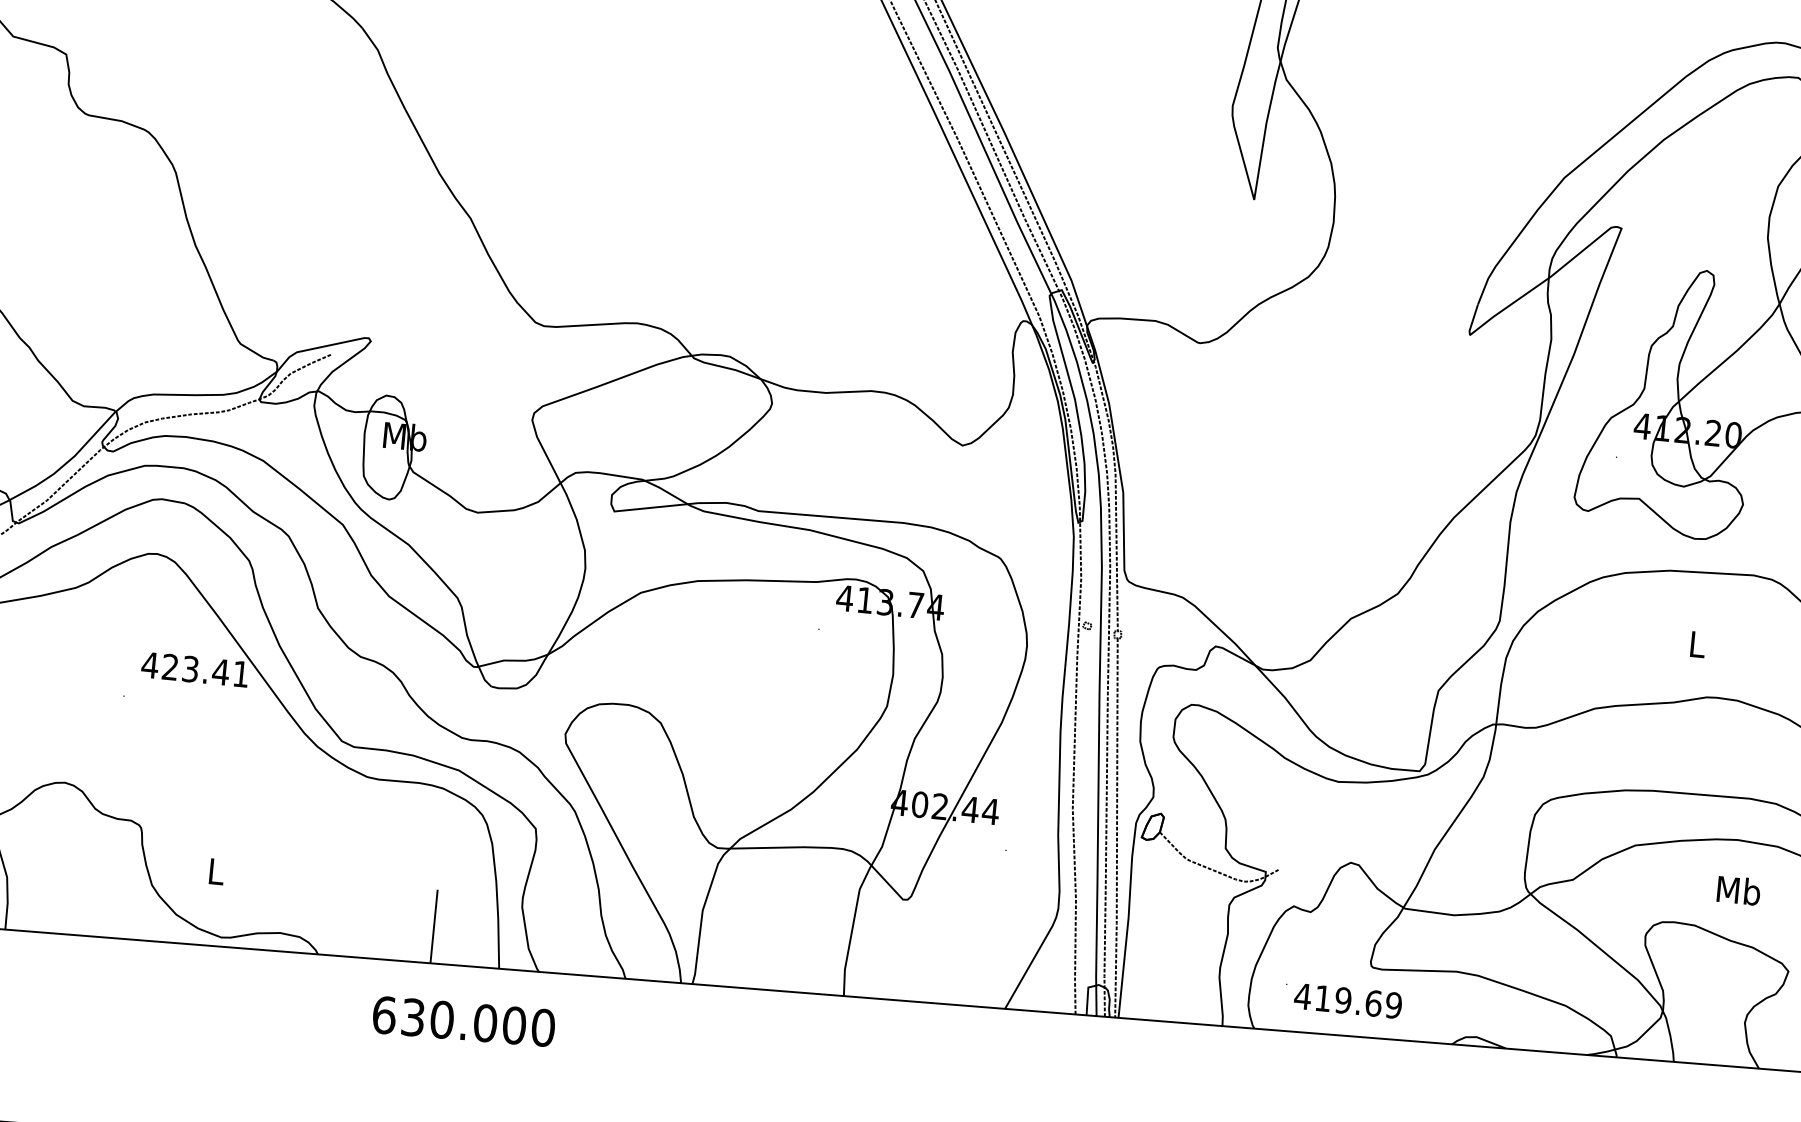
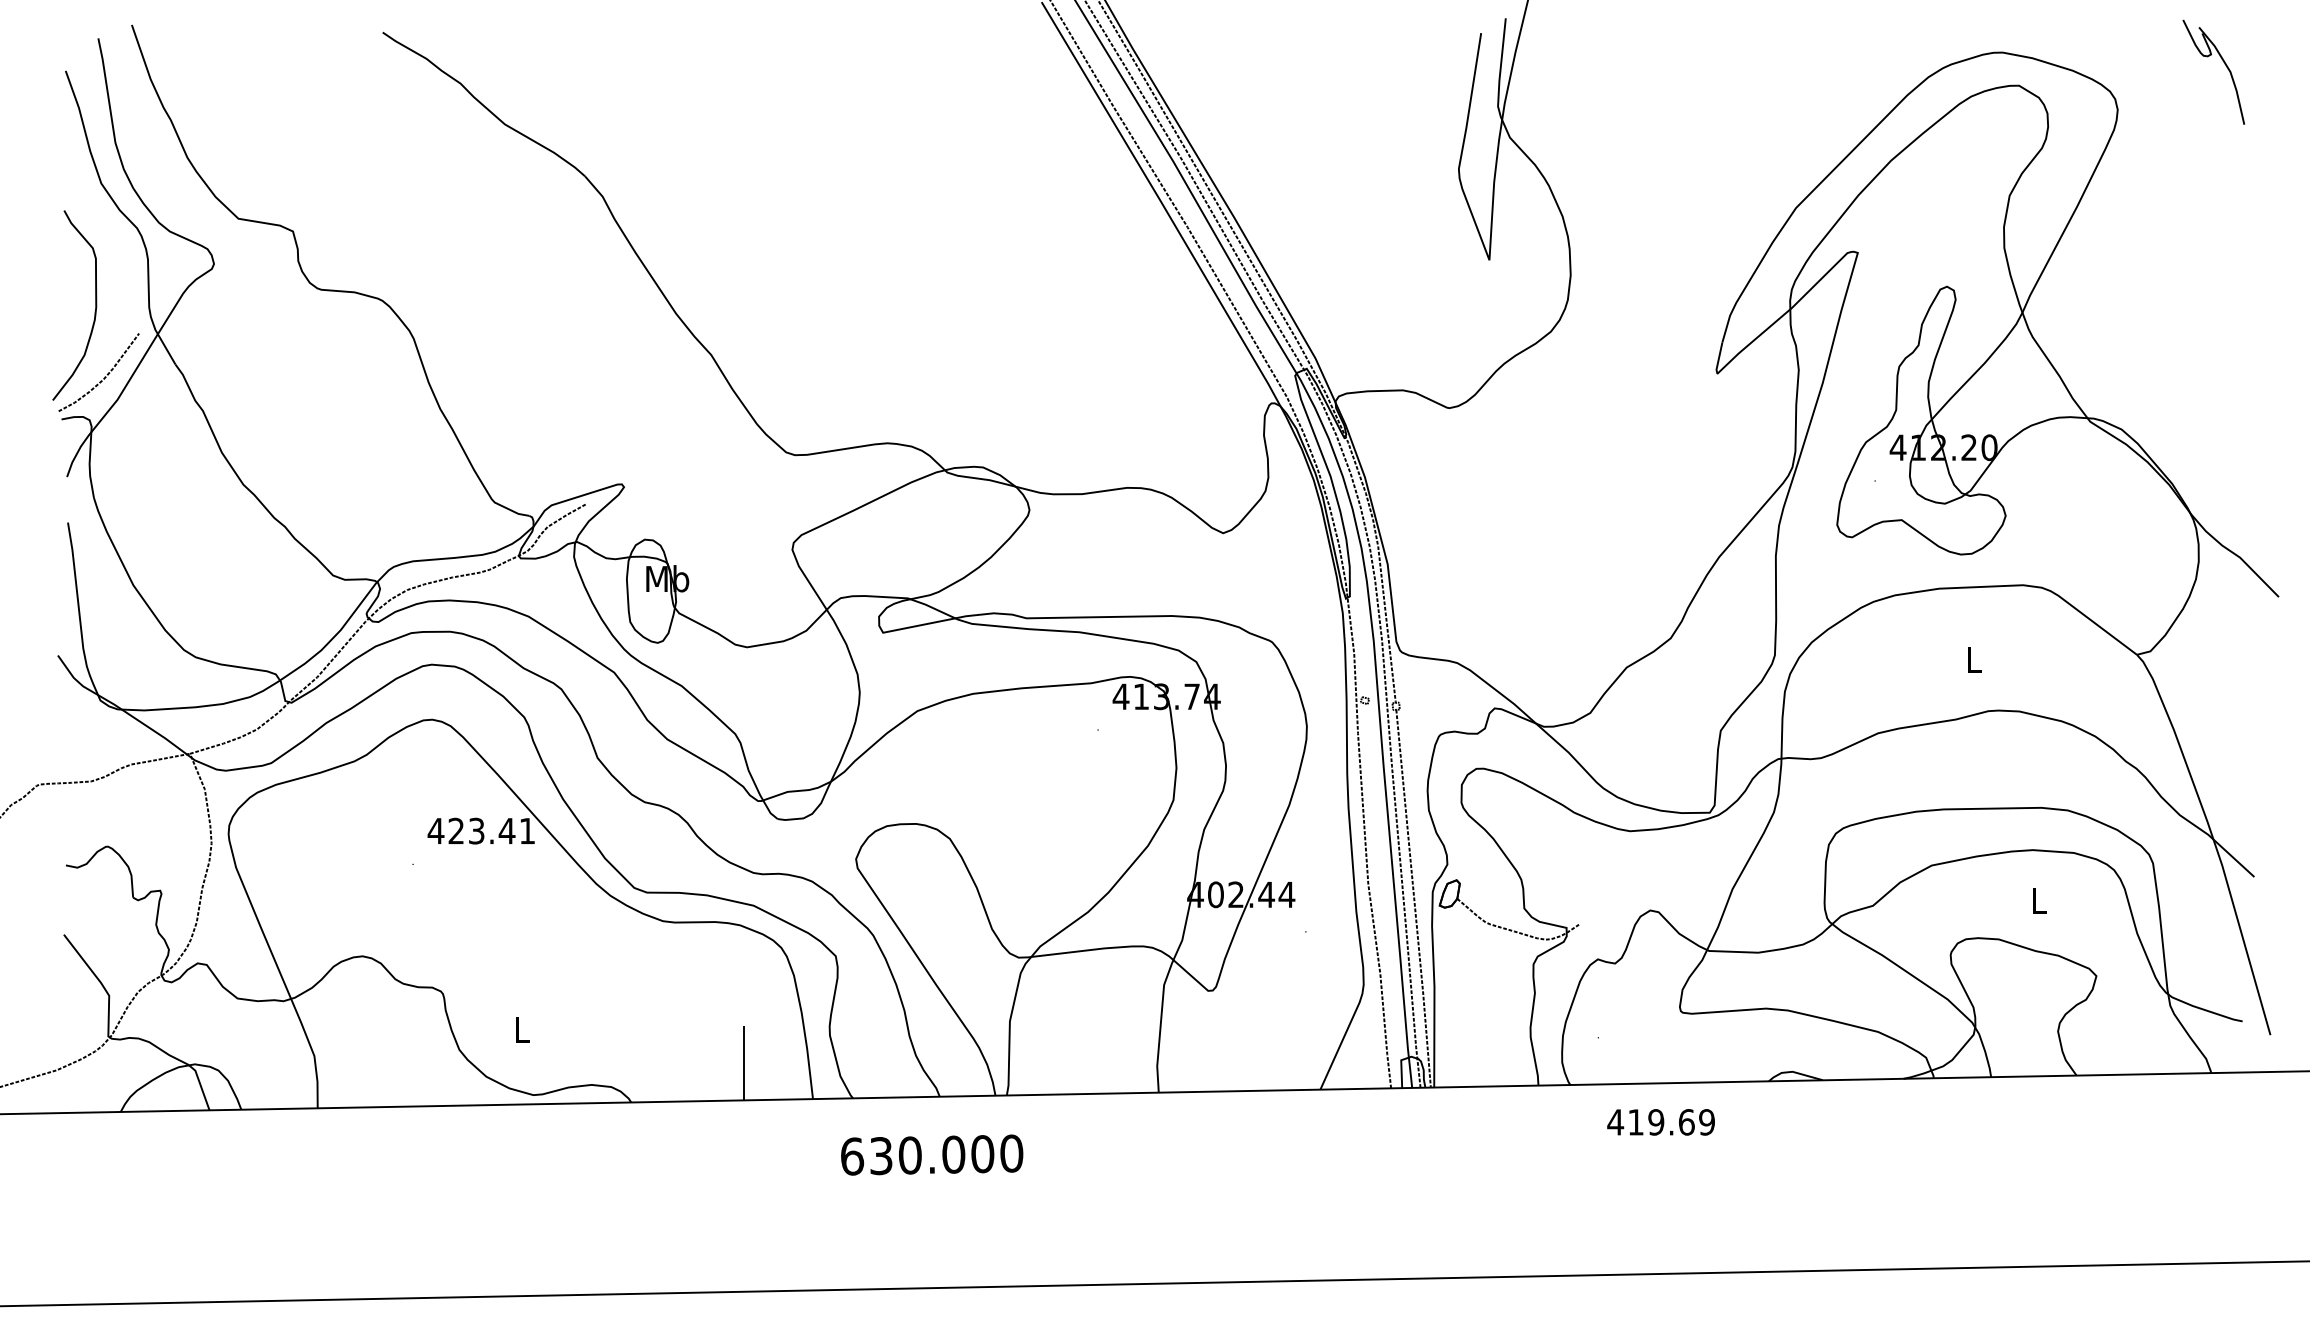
text: (1738, 889) -> (2038, 899), Mb -> L
text: (1347, 1001) -> (1660, 1122), moved
text: (464, 1021) -> (932, 1154), moved

